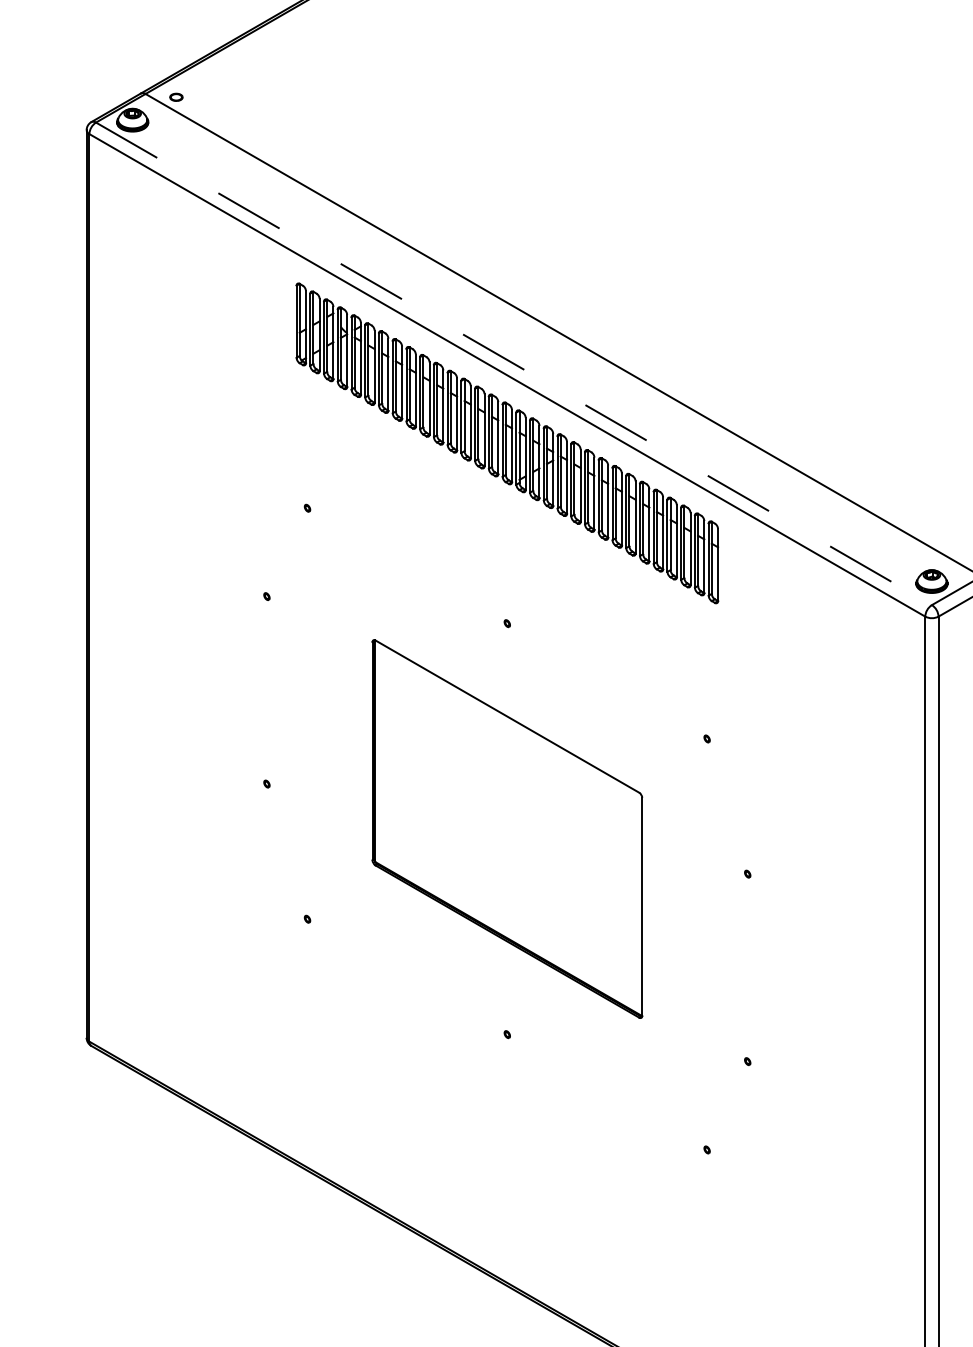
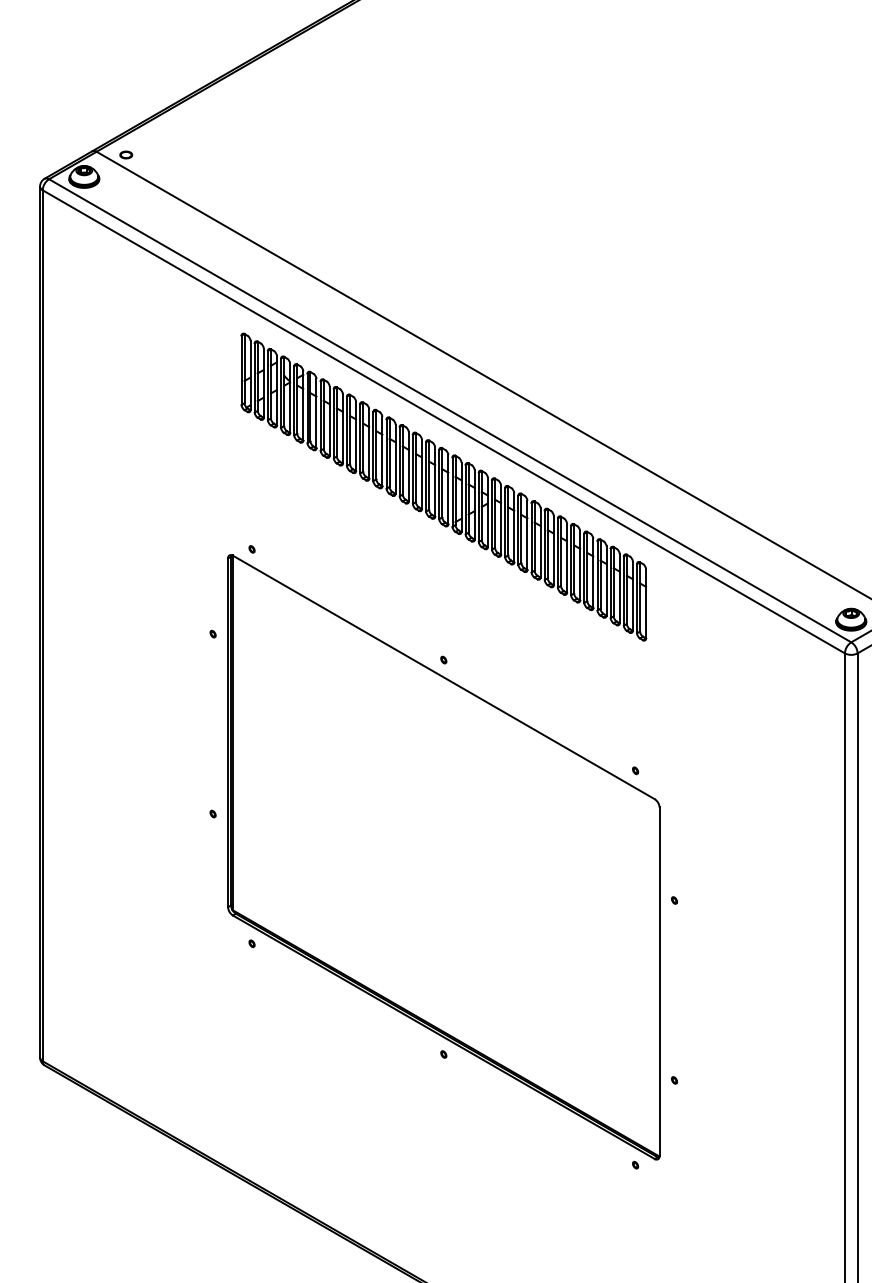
line: (513, 363) -> (449, 410), dashed -> solid
part: (507, 828) -> (443, 856), size x1.67

